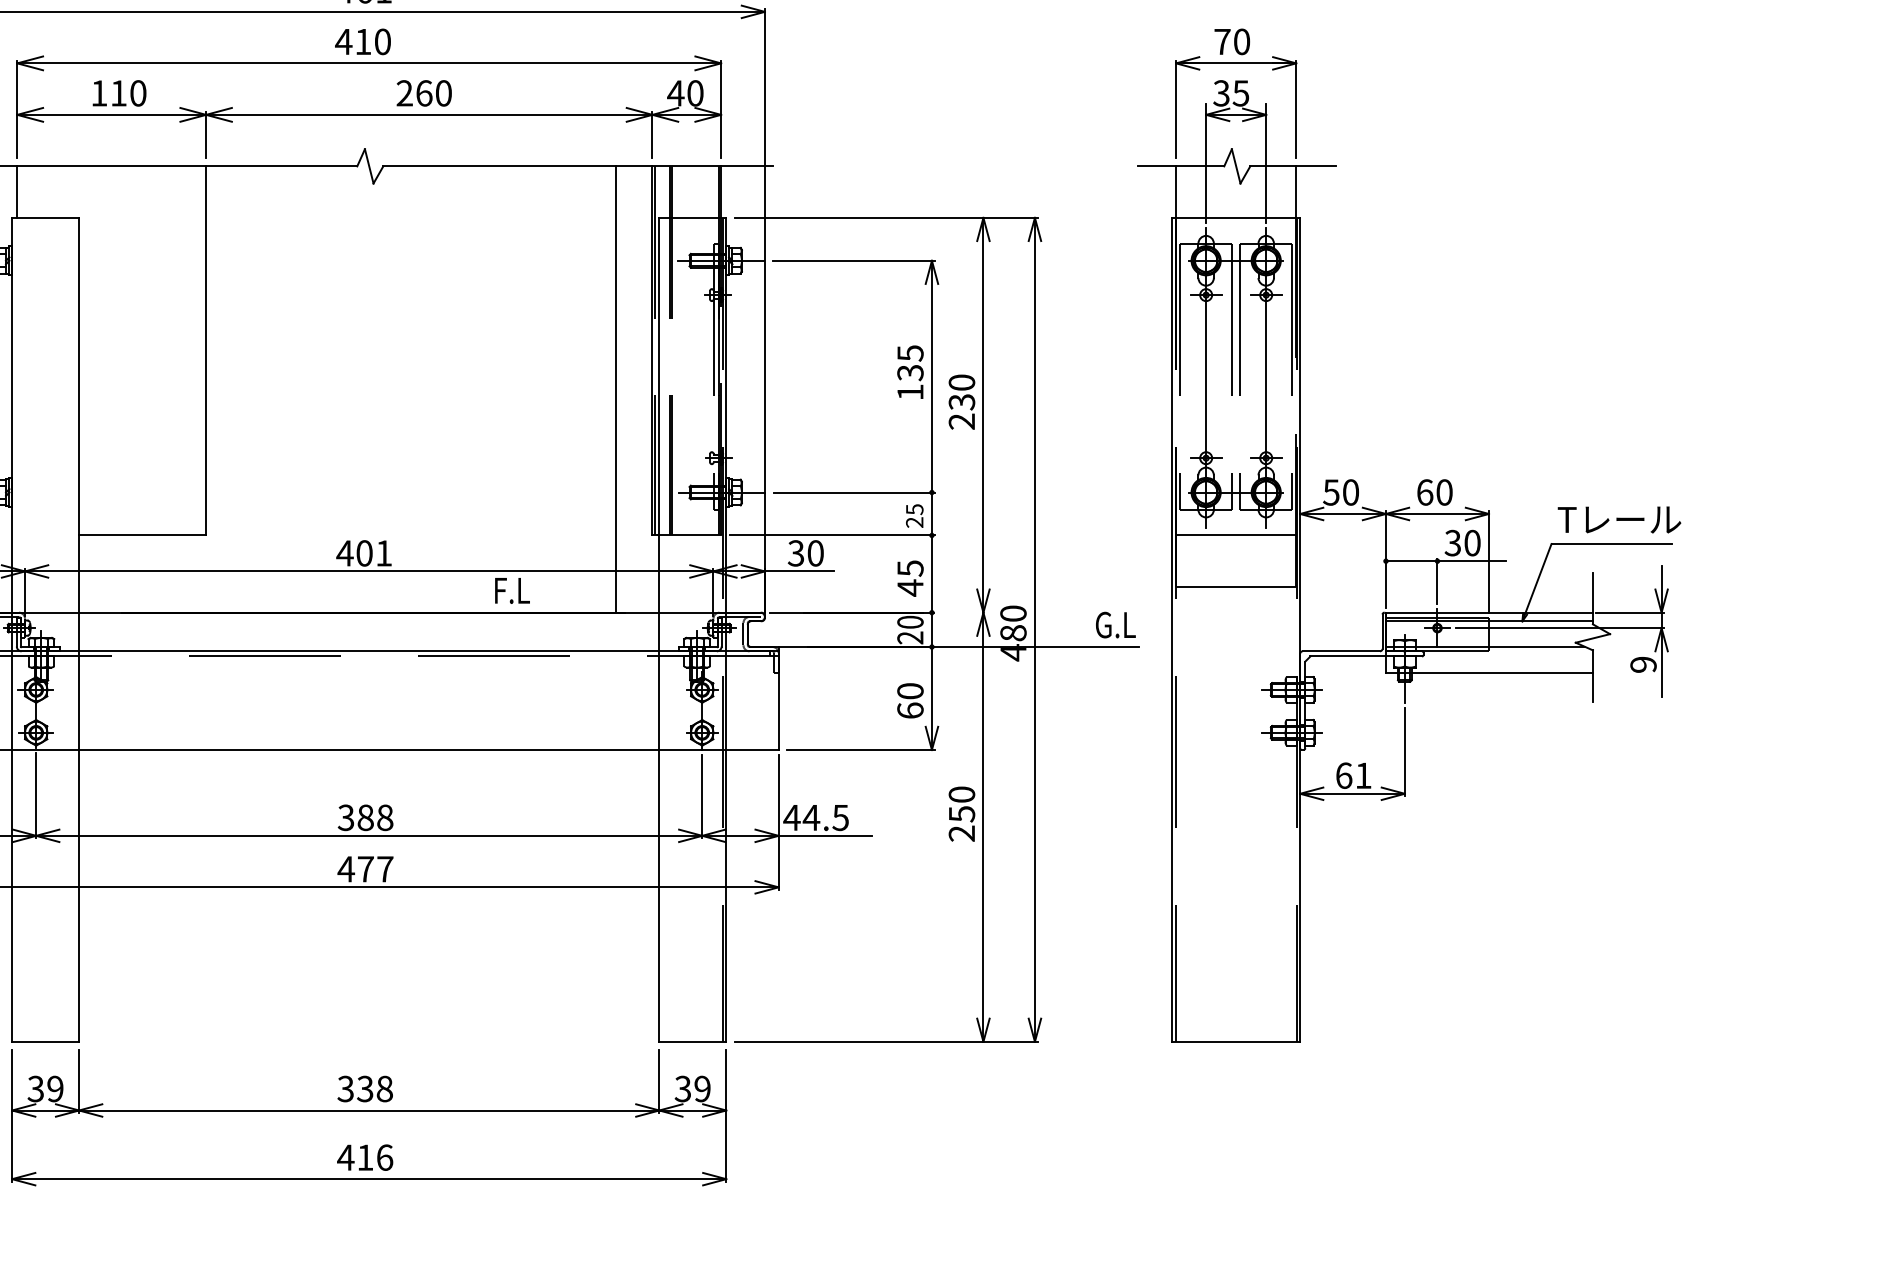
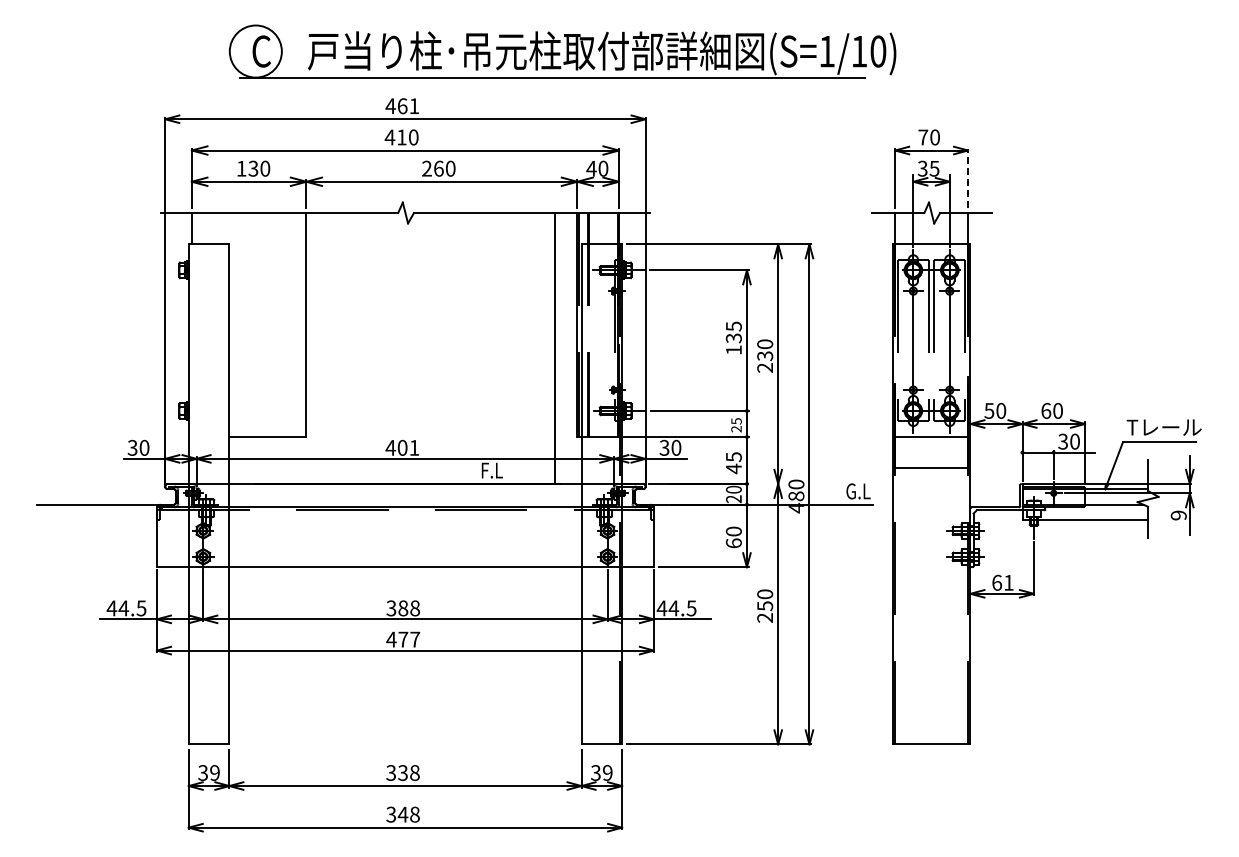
text: (118, 92) -> (253, 168), 110 -> 130
line: (1296, 107) -> (968, 177), solid -> dashed
text: (364, 1157) -> (402, 814), 416 -> 348

